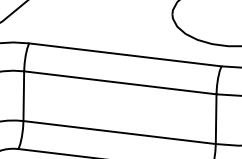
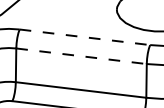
line: (124, 55) -> (84, 37), solid -> dashed
line: (120, 83) -> (81, 56), solid -> dashed

